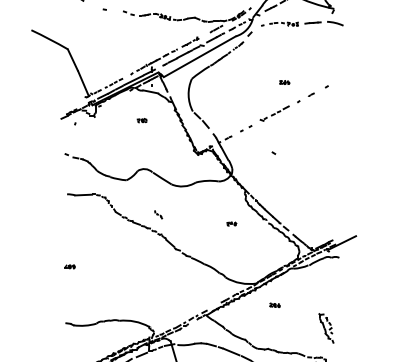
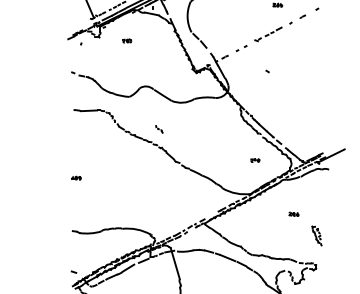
part: (141, 120) -> (126, 40), moved
part: (231, 223) -> (255, 160), moved
part: (274, 304) -> (293, 213), moved
part: (326, 328) -> (316, 236), size x0.7

